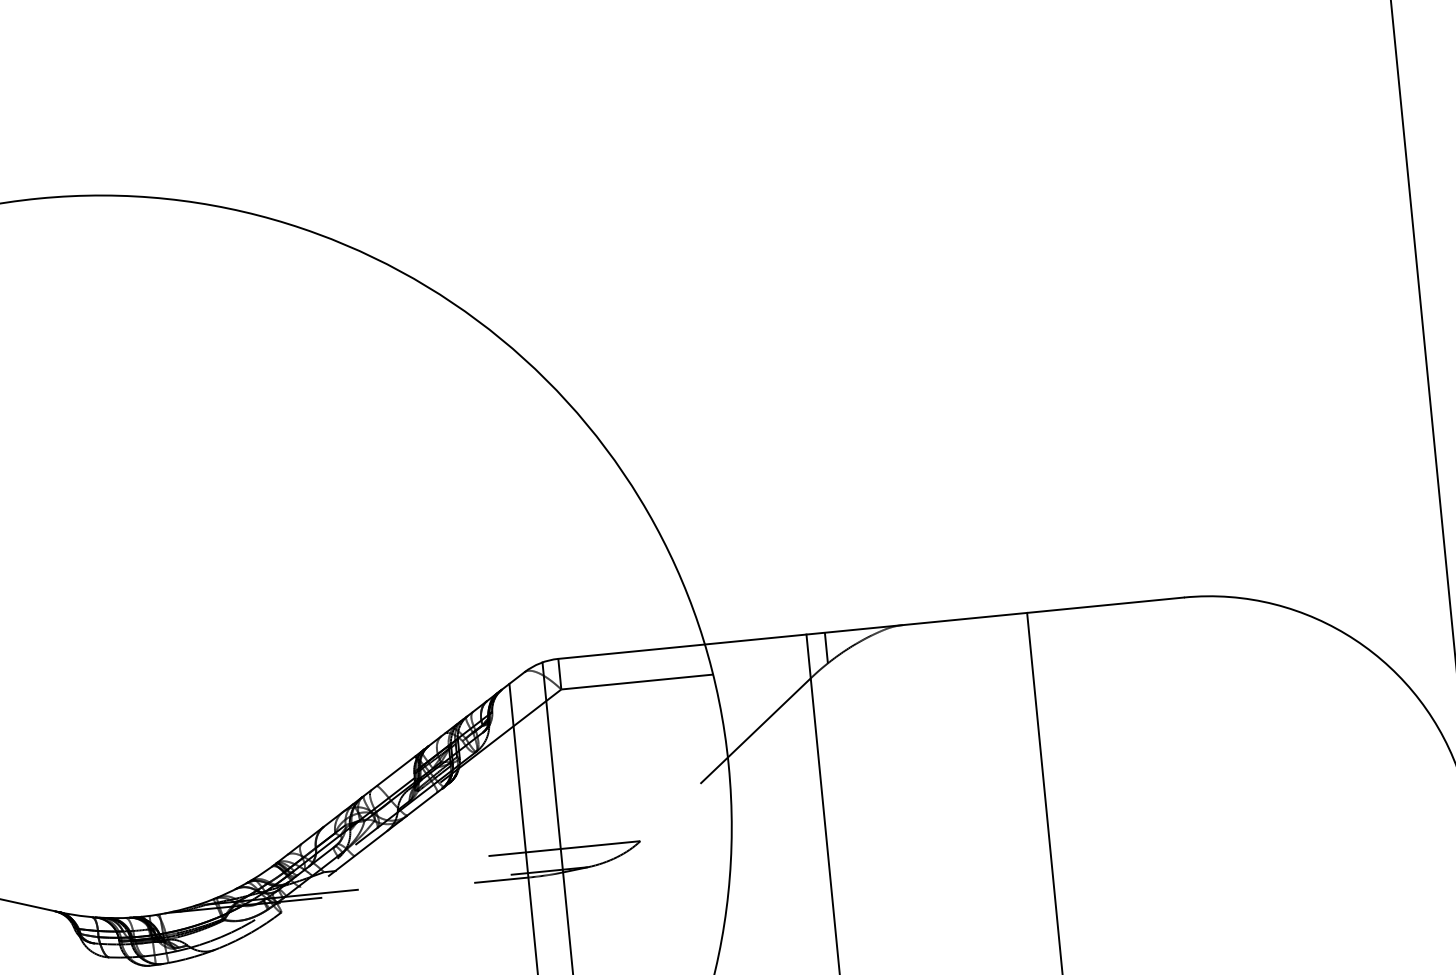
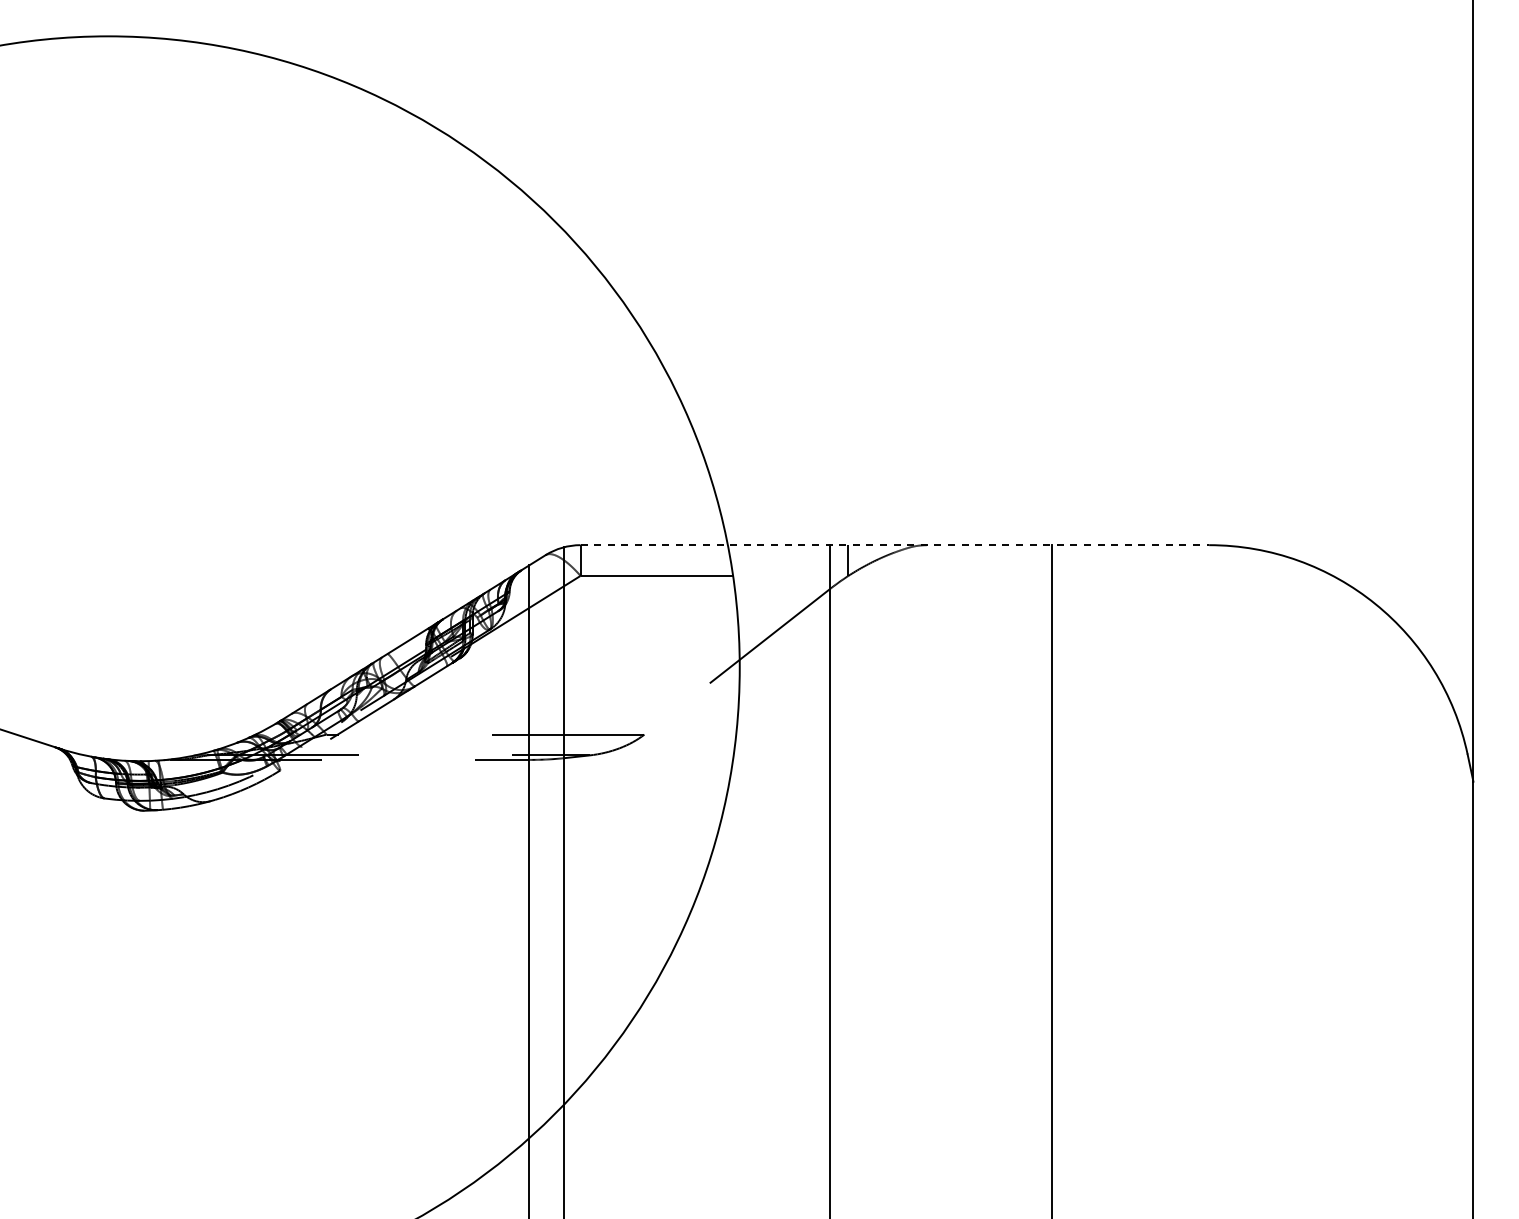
line: (871, 628) -> (895, 545), solid -> dashed

